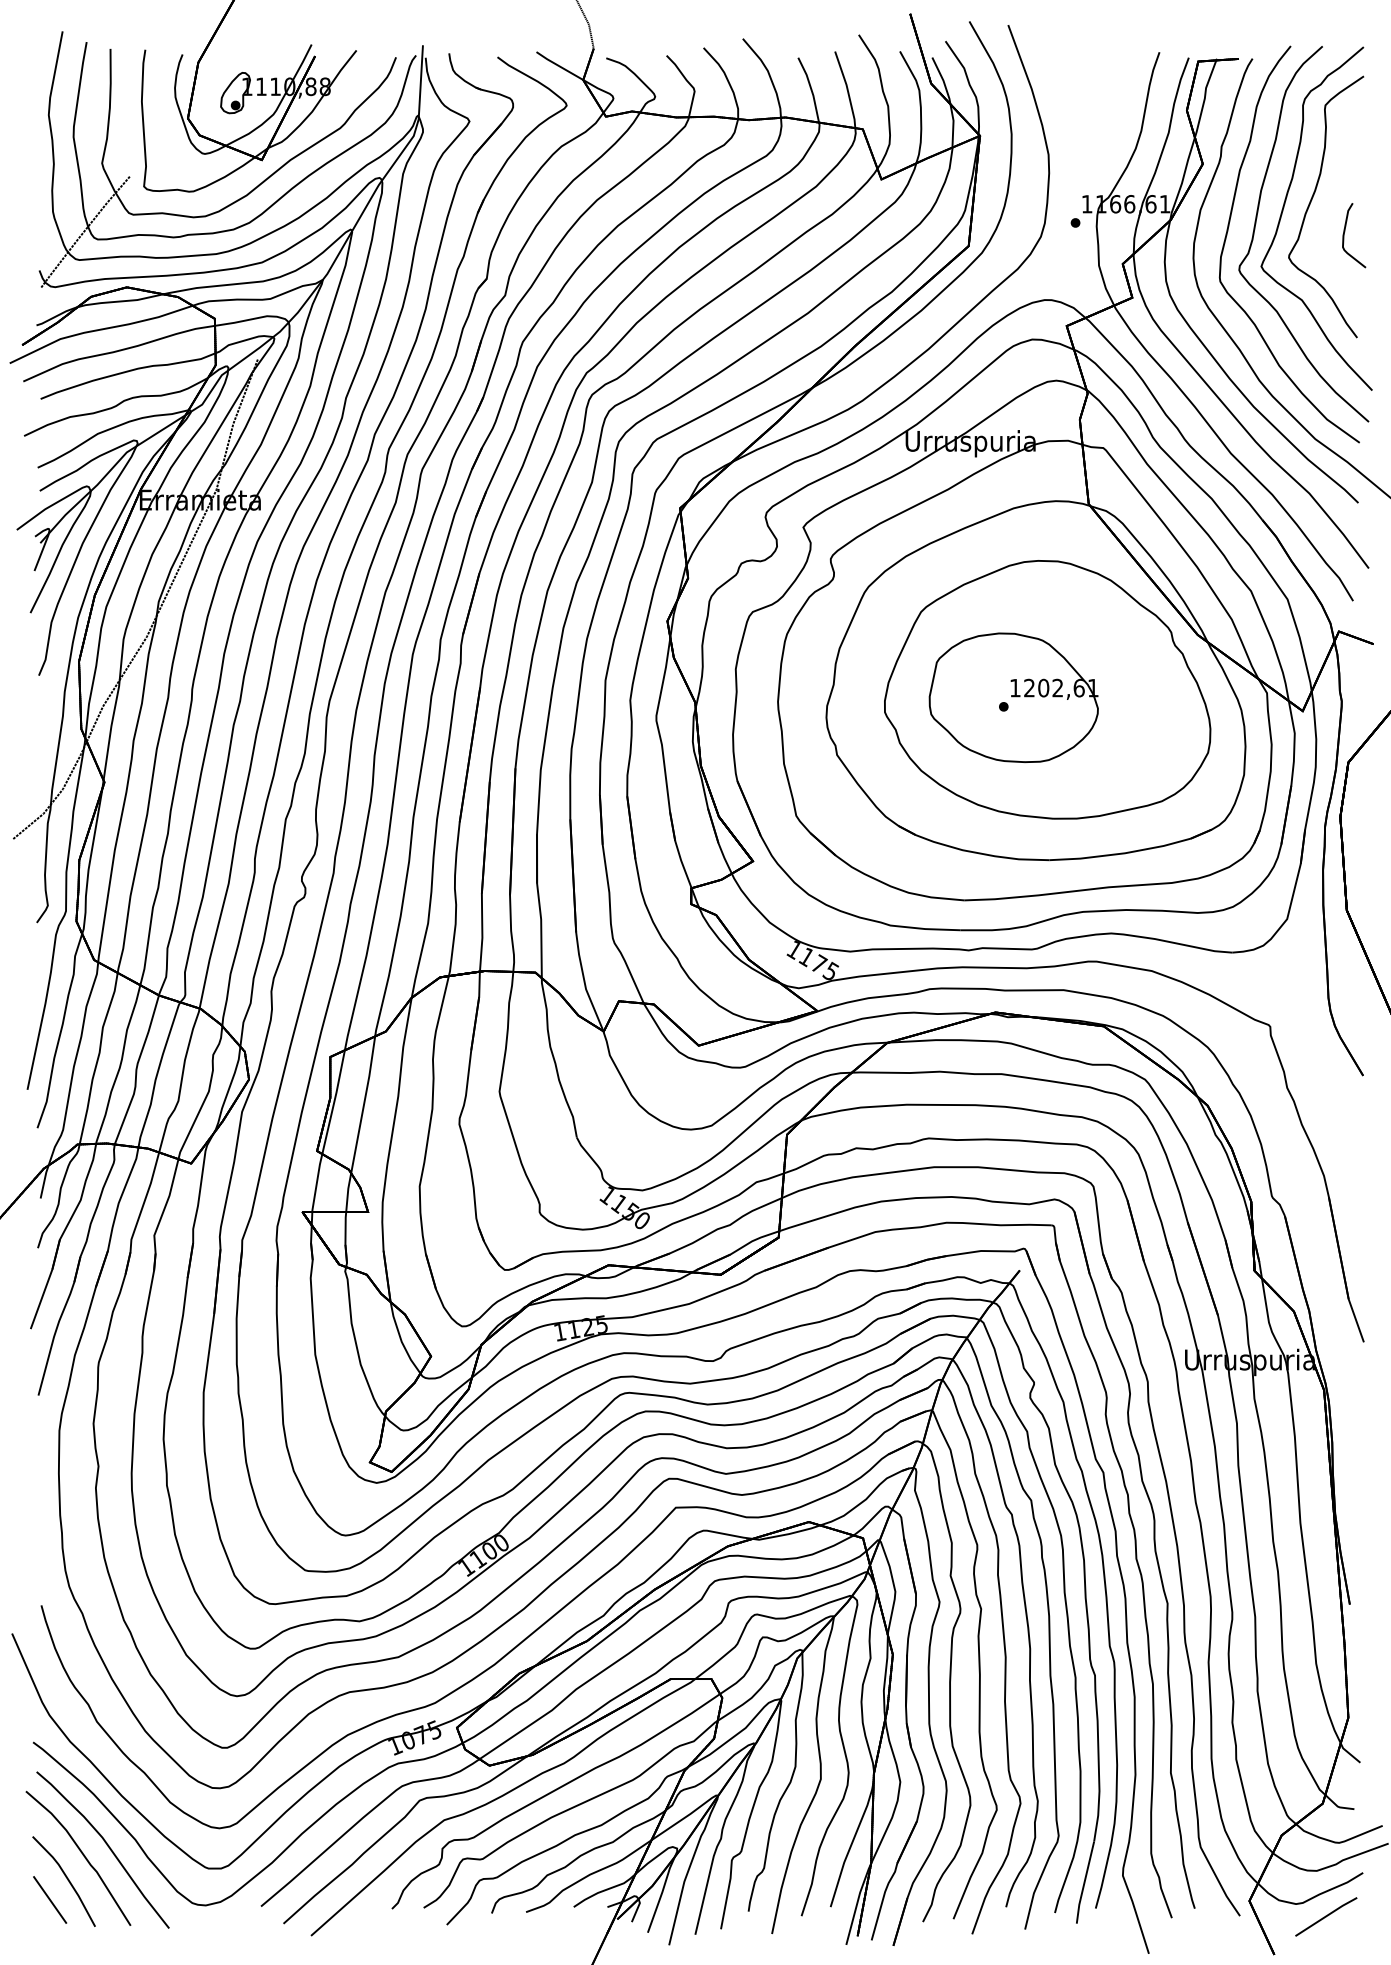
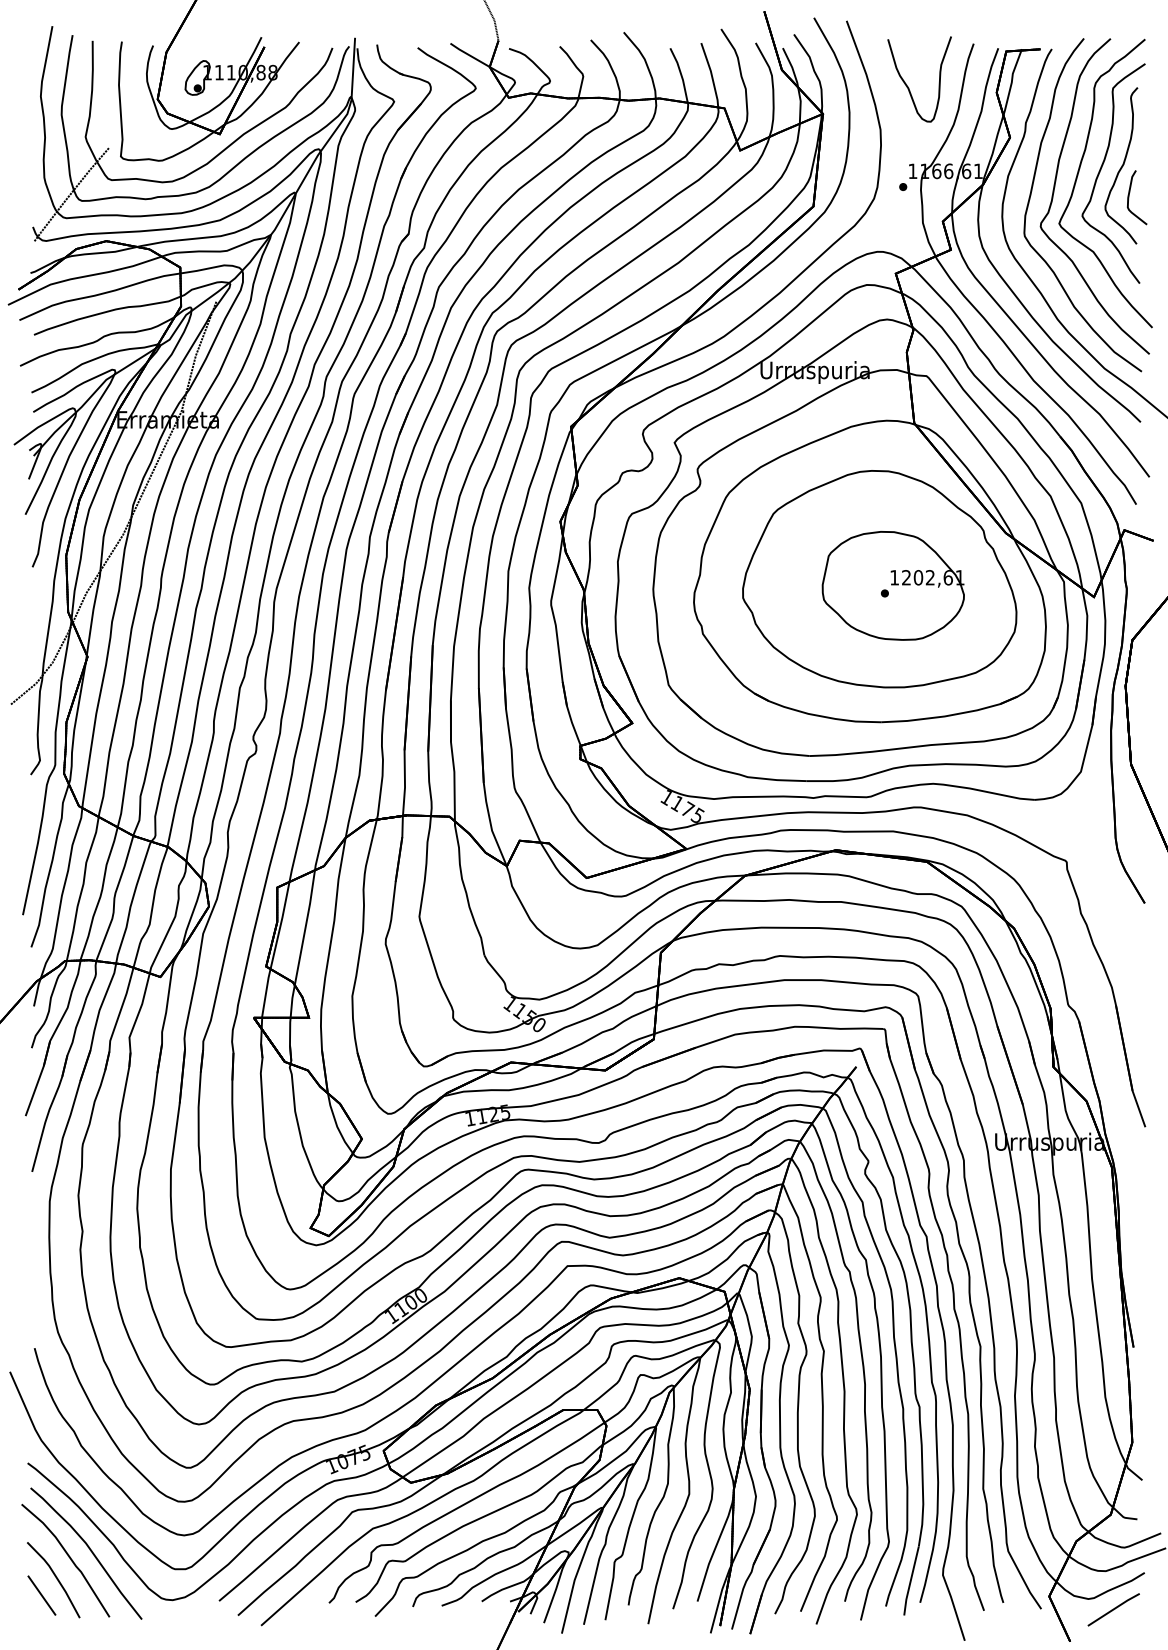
curve: (1082, 104) -> (909, 87), added
curve: (1335, 197) -> (1121, 165), added
part: (1013, 697) -> (893, 585), moved

